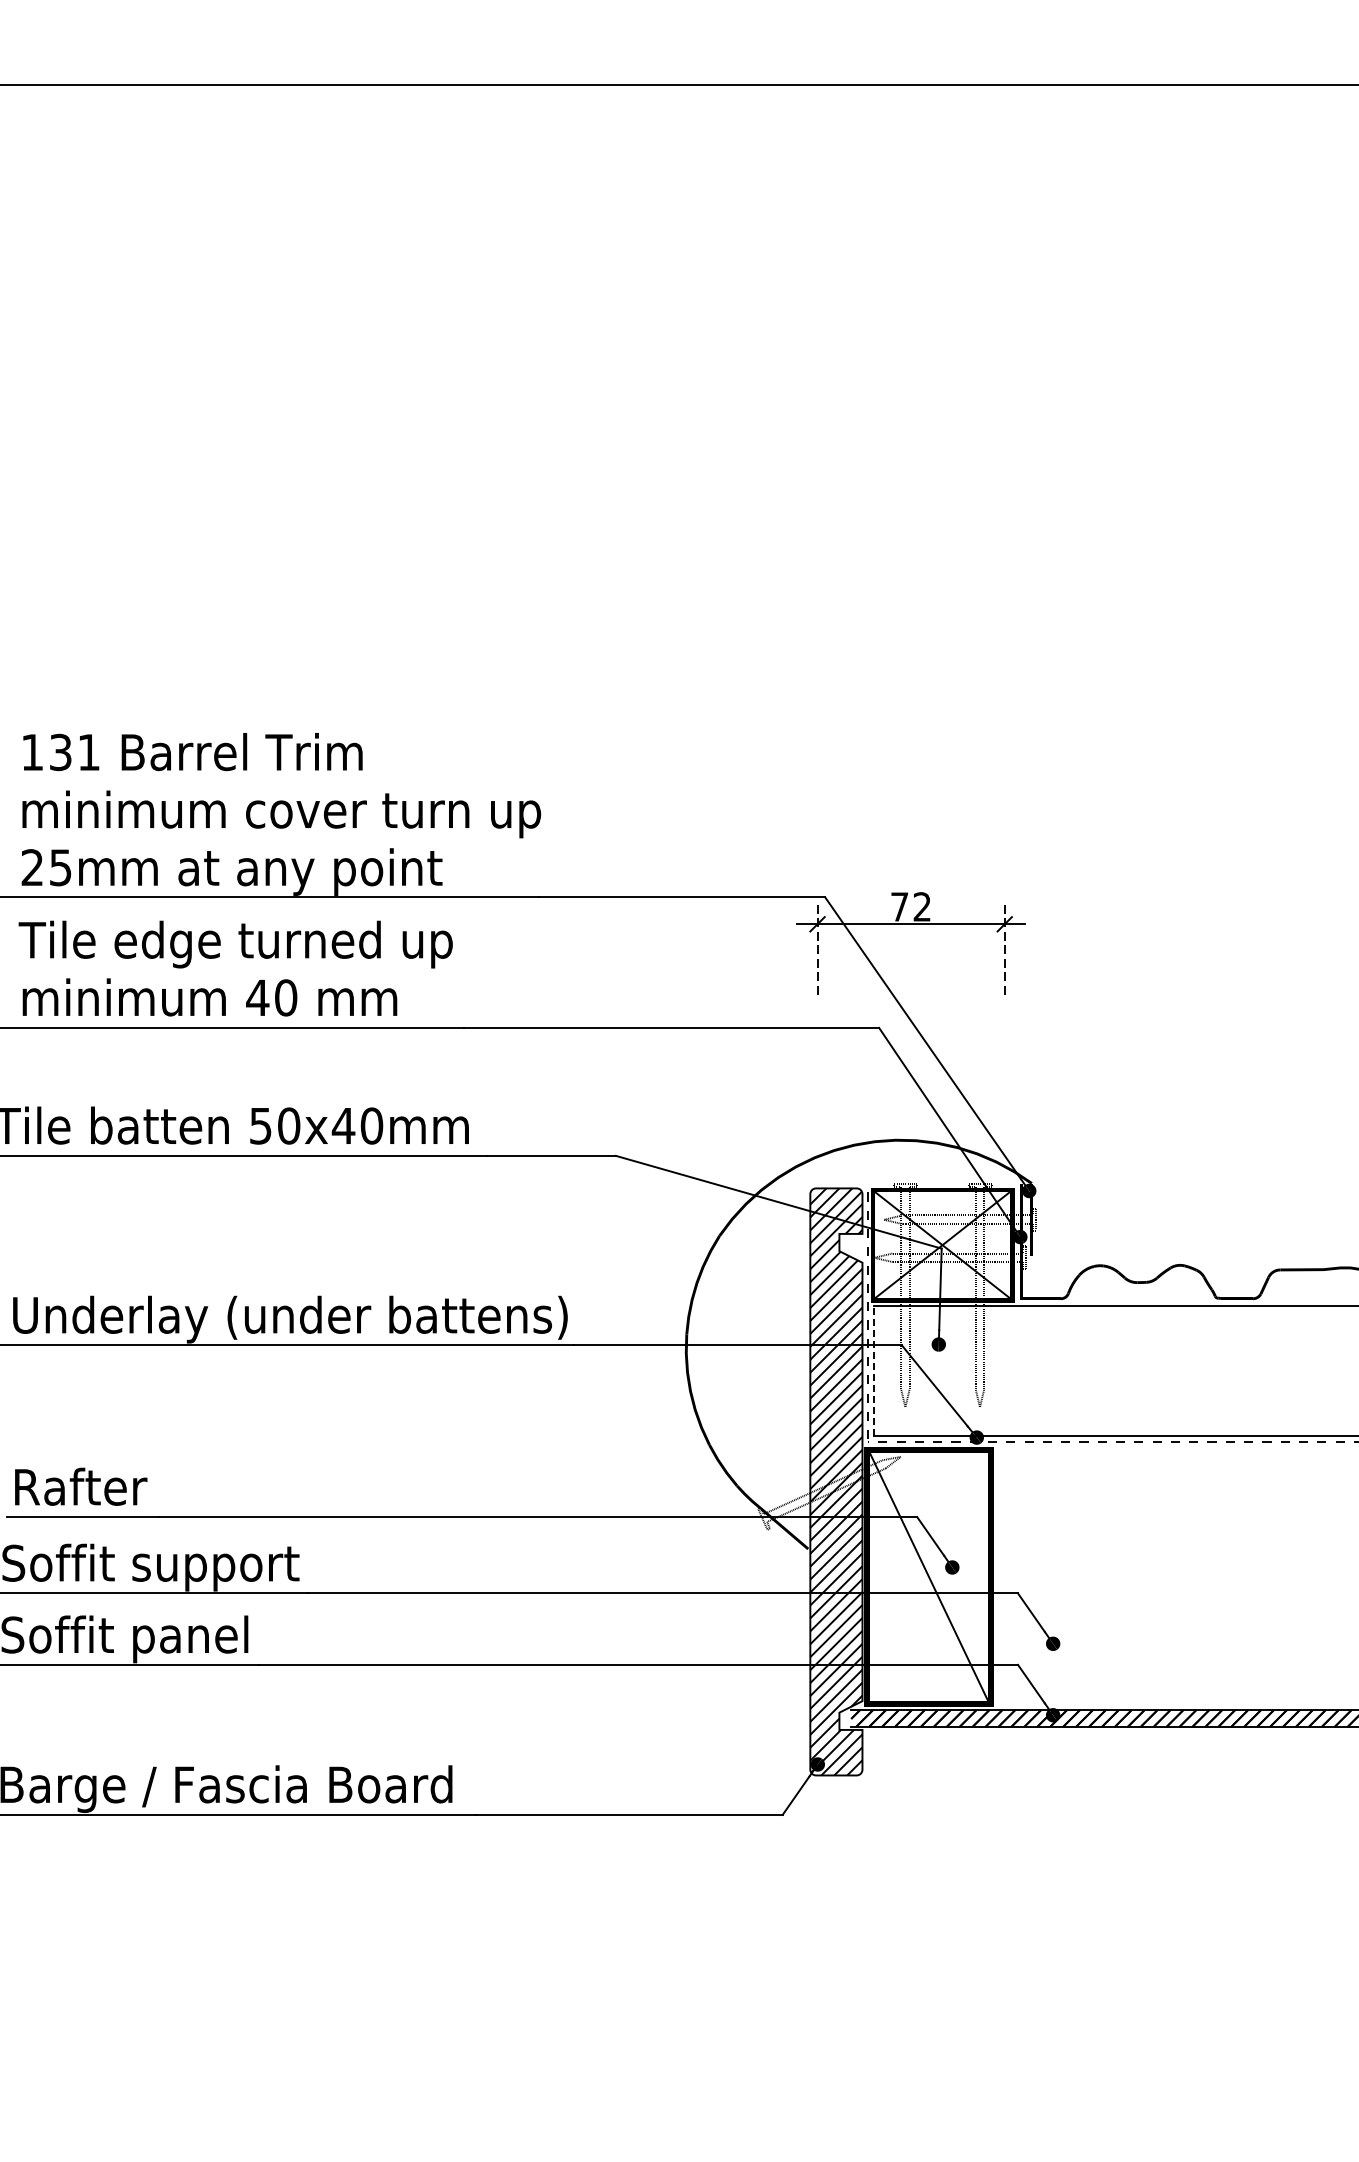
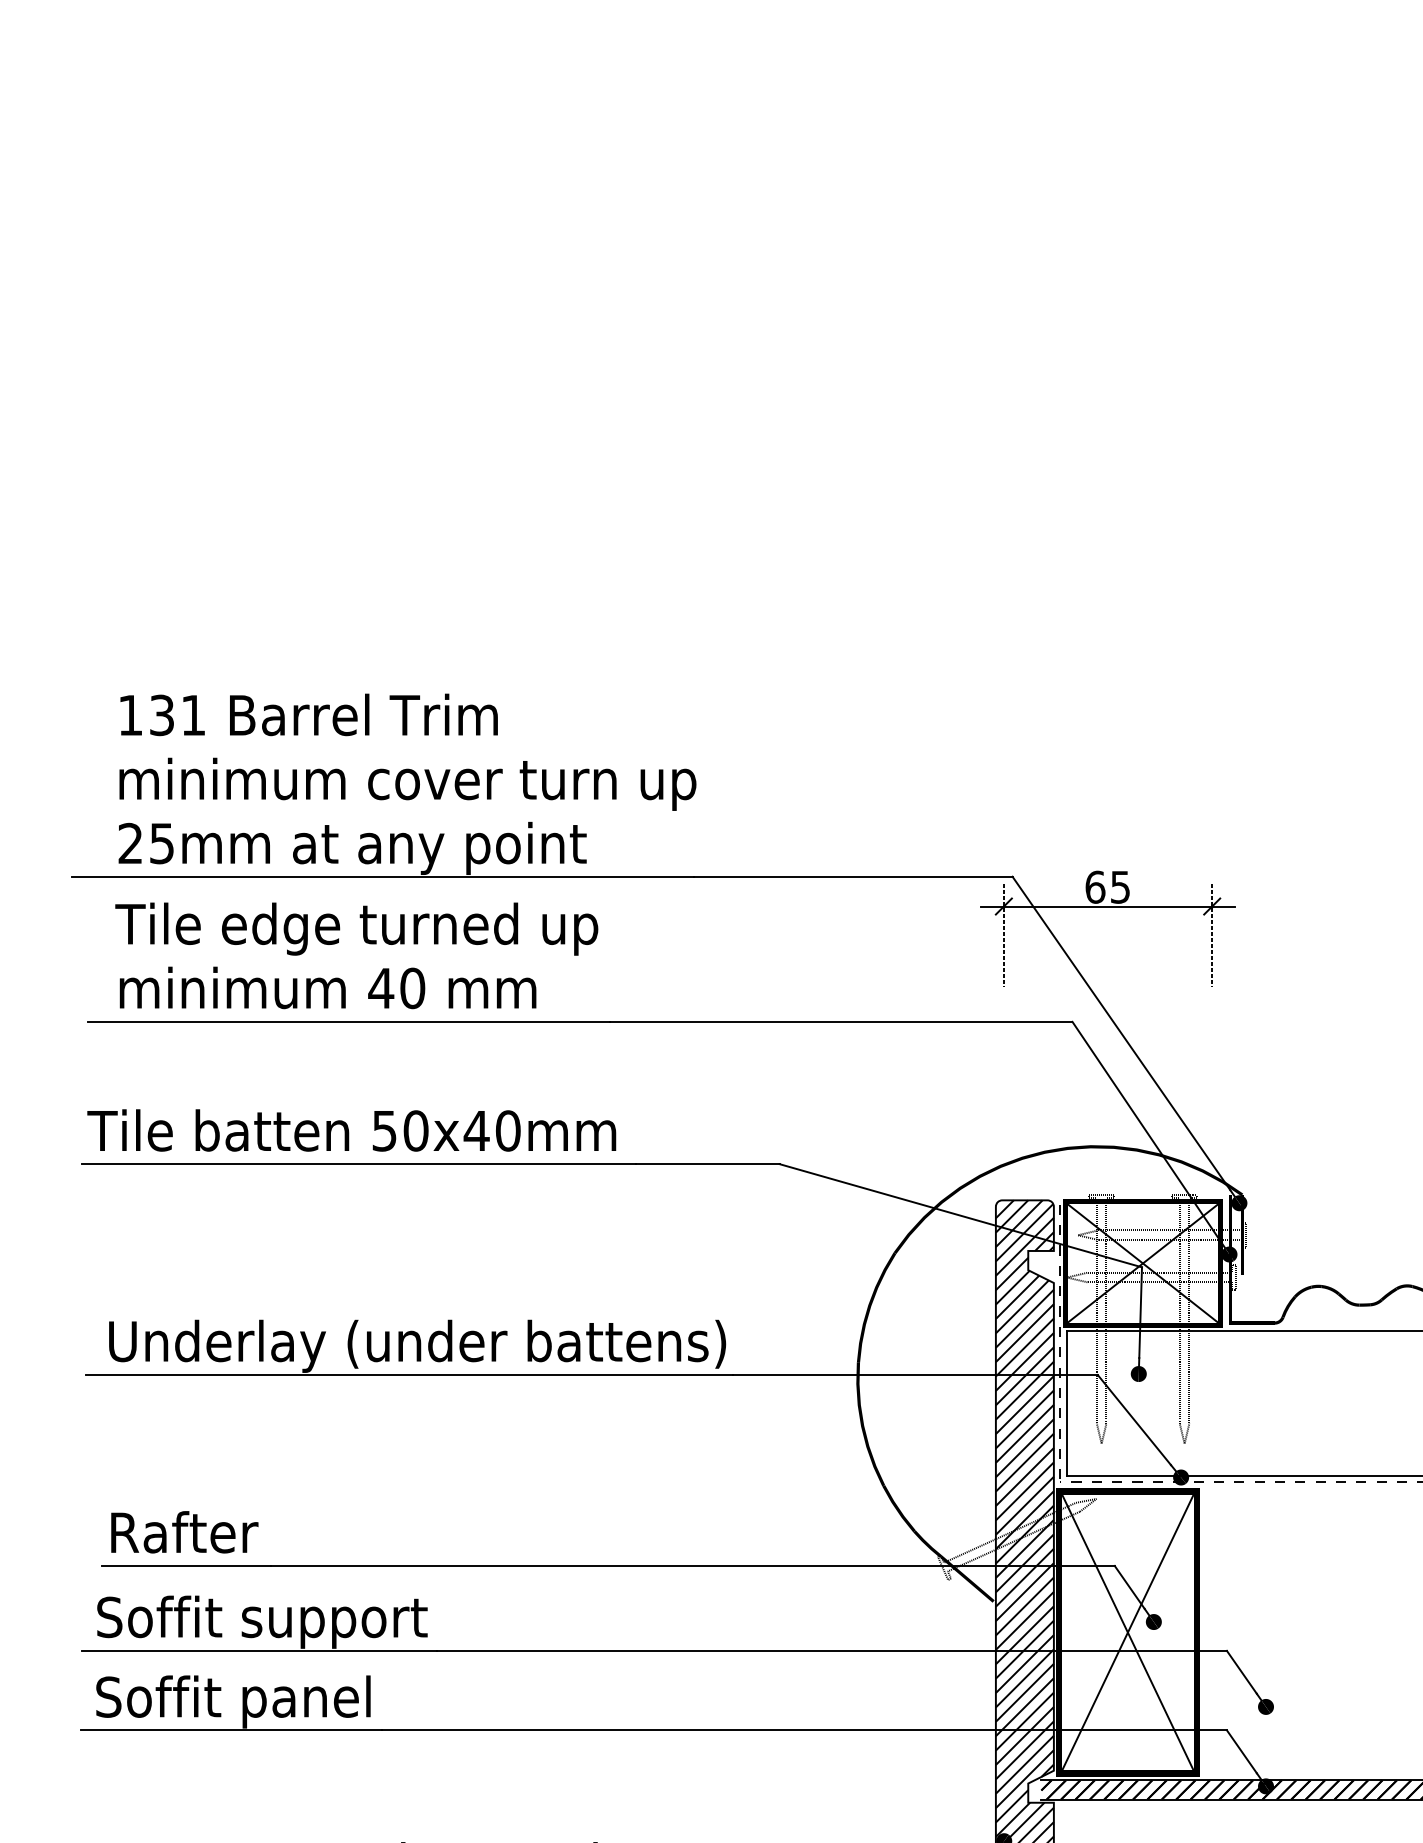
text: (910, 906) -> (1107, 886), 72 -> 65
line: (873, 1371) -> (1066, 1404), dashed -> solid
line: (928, 1576) -> (1127, 1632), added

